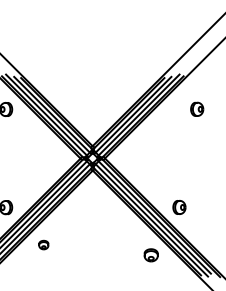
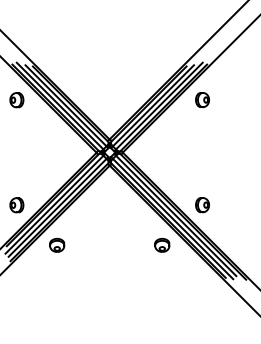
part: (197, 109) -> (202, 100), moved
part: (44, 245) -> (57, 245), size x1.43
part: (151, 255) -> (162, 245), moved

